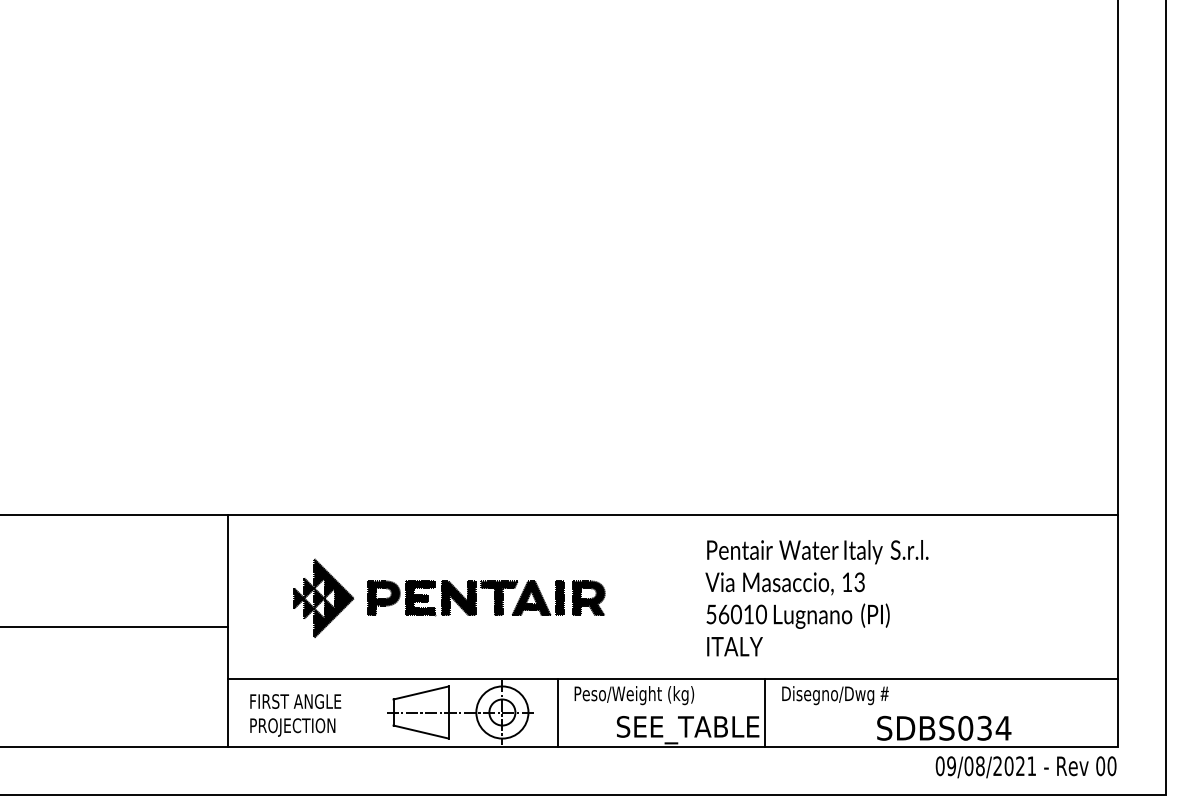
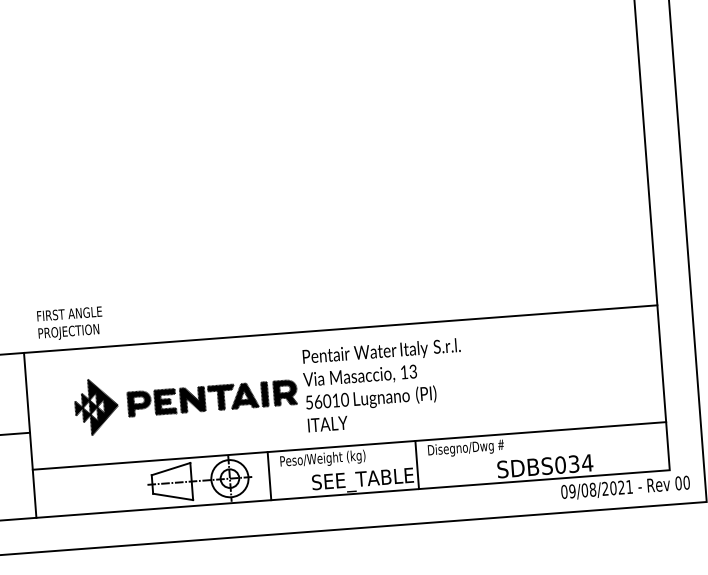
text: (816, 598) -> (383, 385), moved
text: (295, 715) -> (70, 323), moved
text: (1025, 767) -> (625, 488), moved

